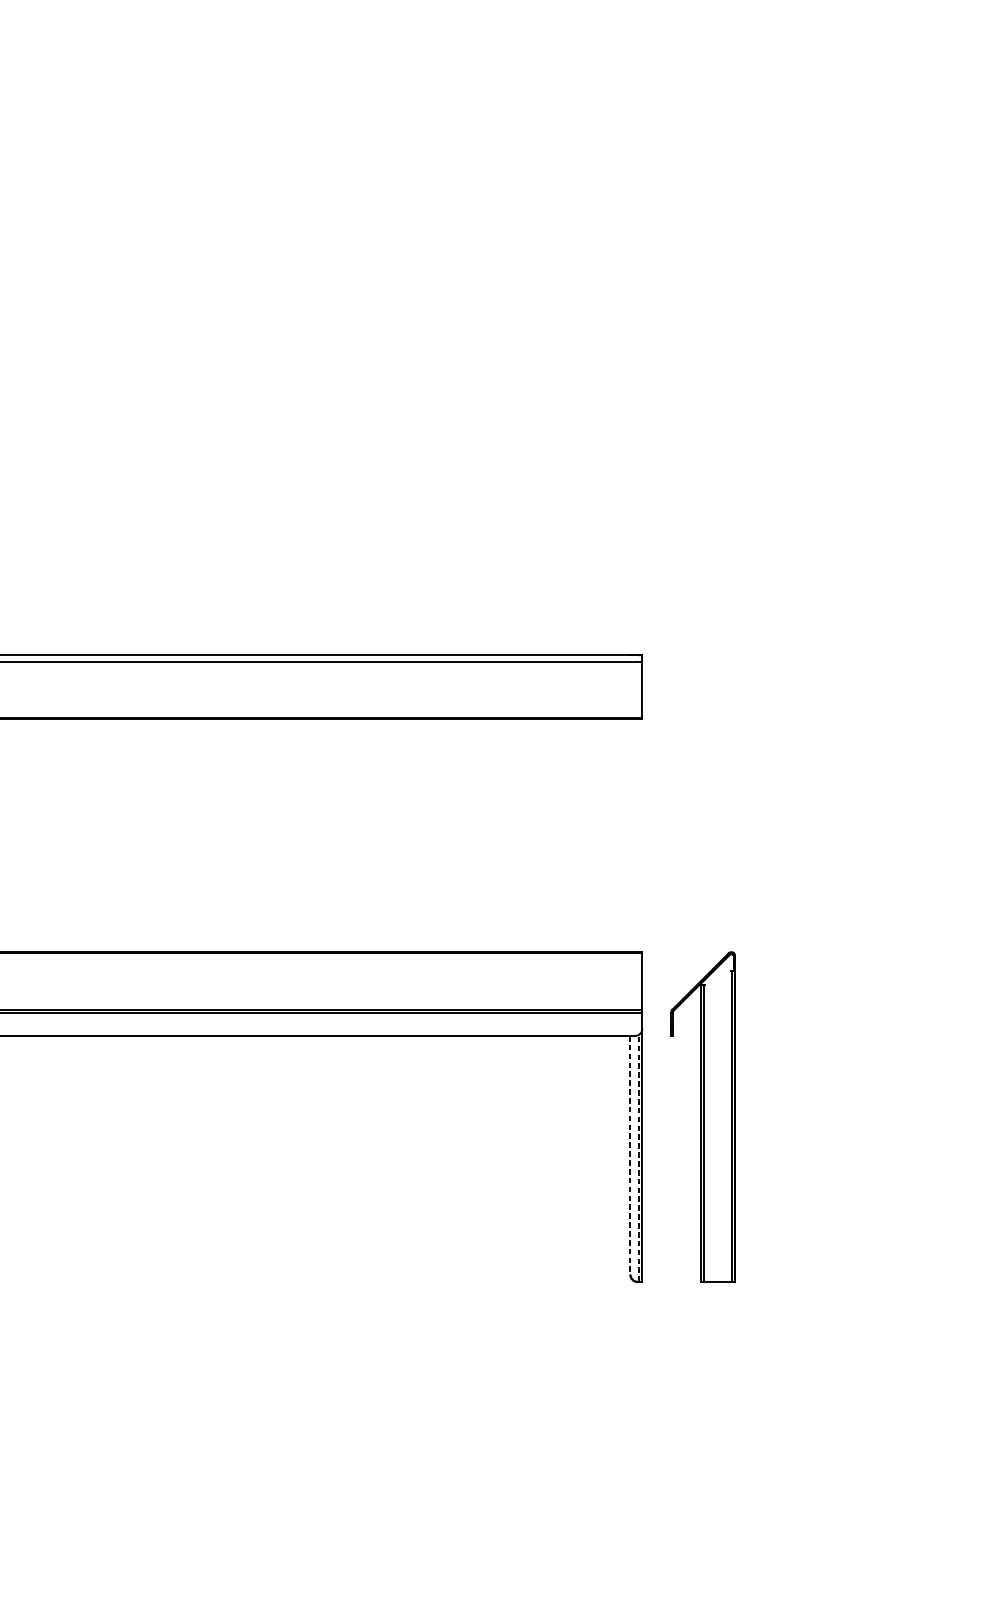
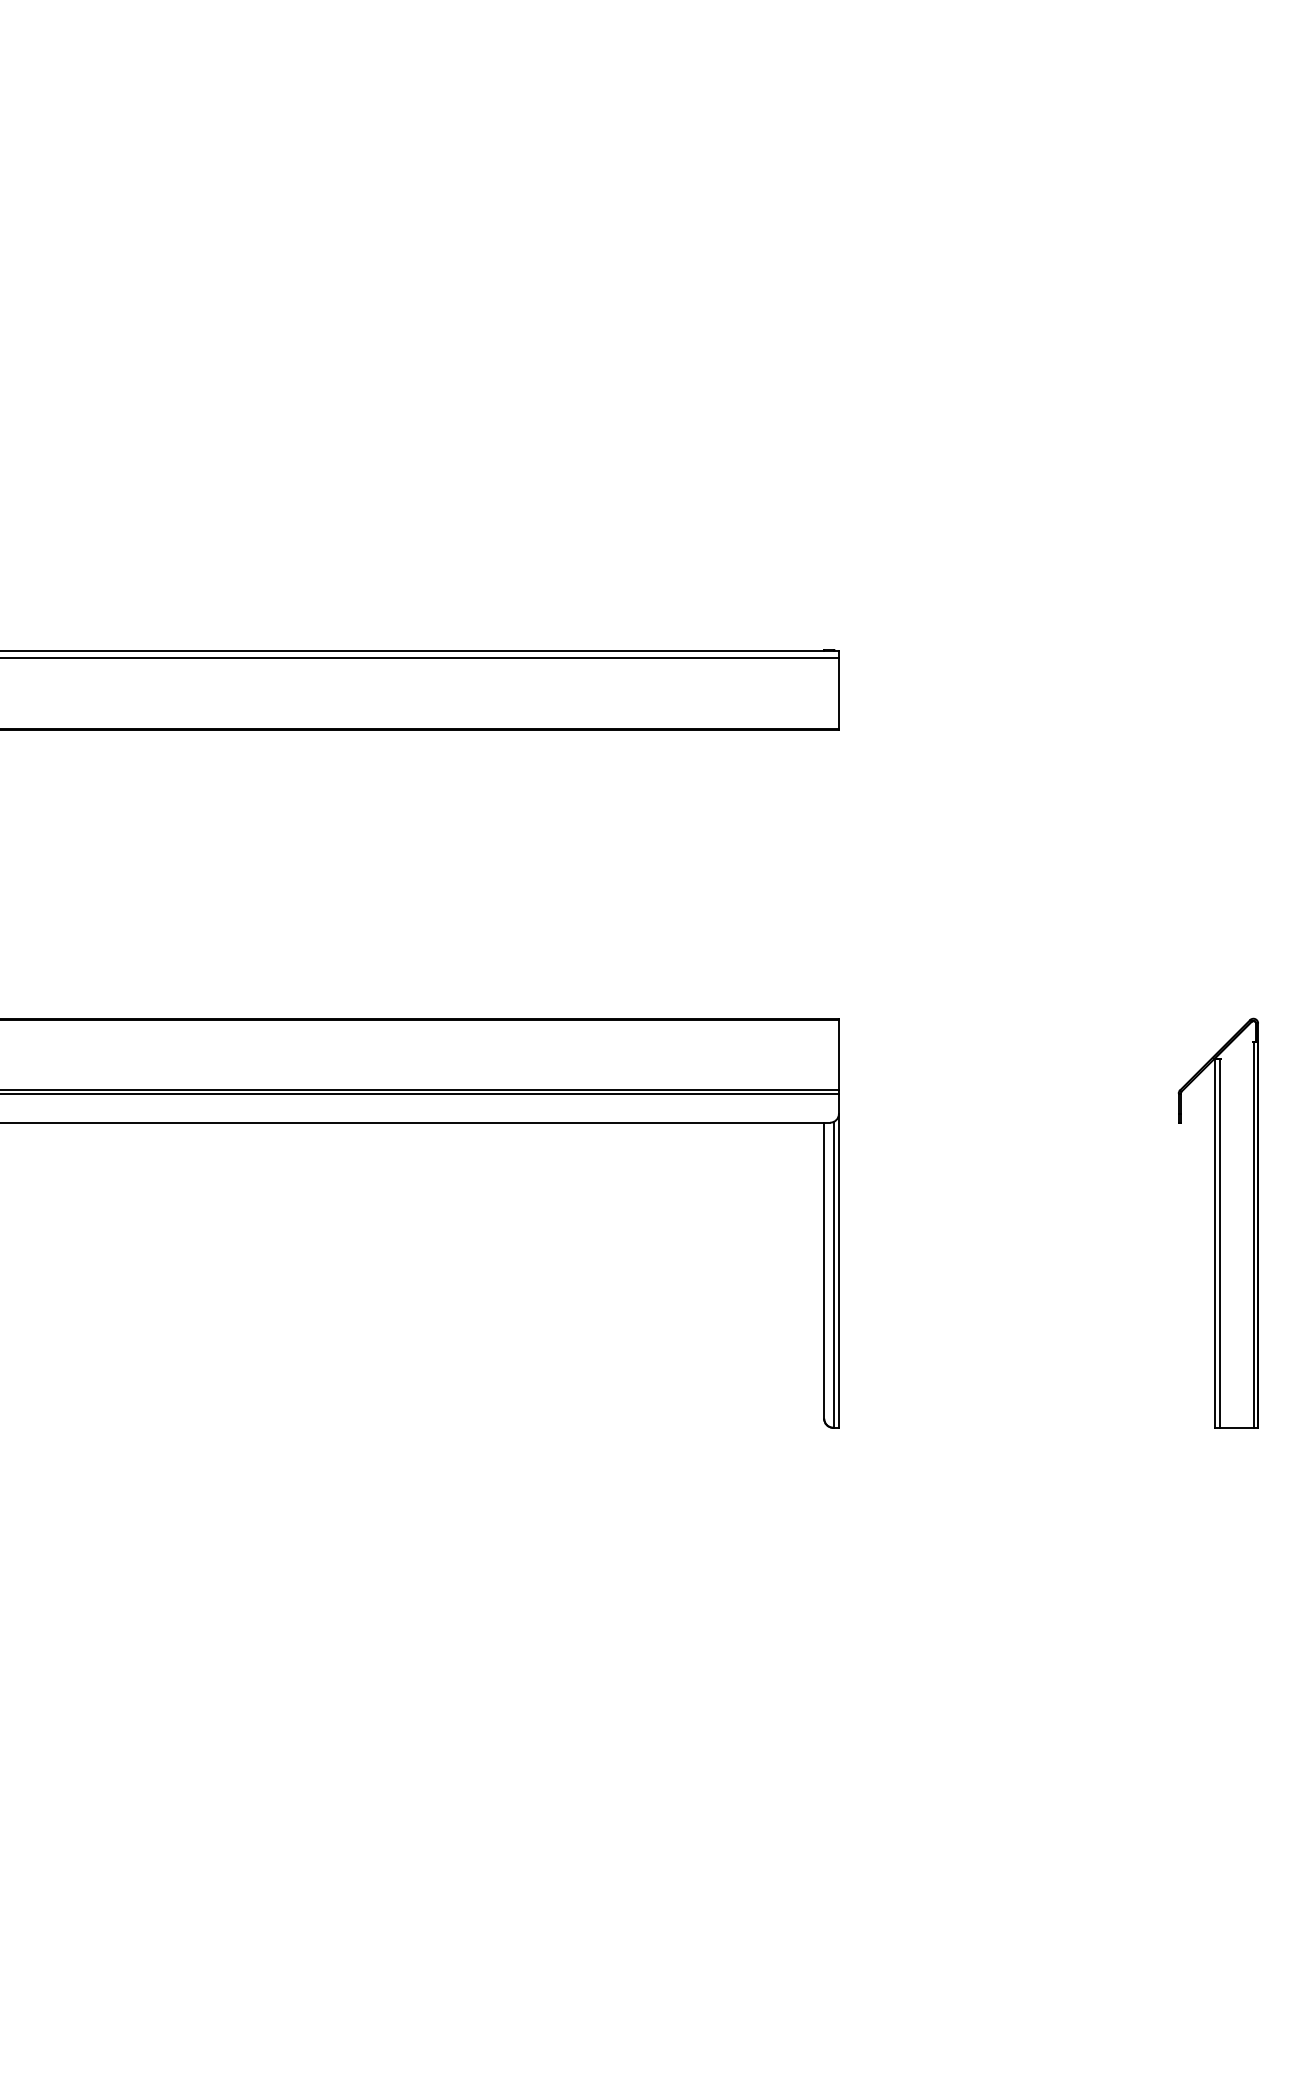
part: (702, 1116) -> (1217, 1222), moved
line: (630, 1155) -> (824, 1271), dashed -> solid
line: (638, 1158) -> (834, 1274), dashed -> solid

